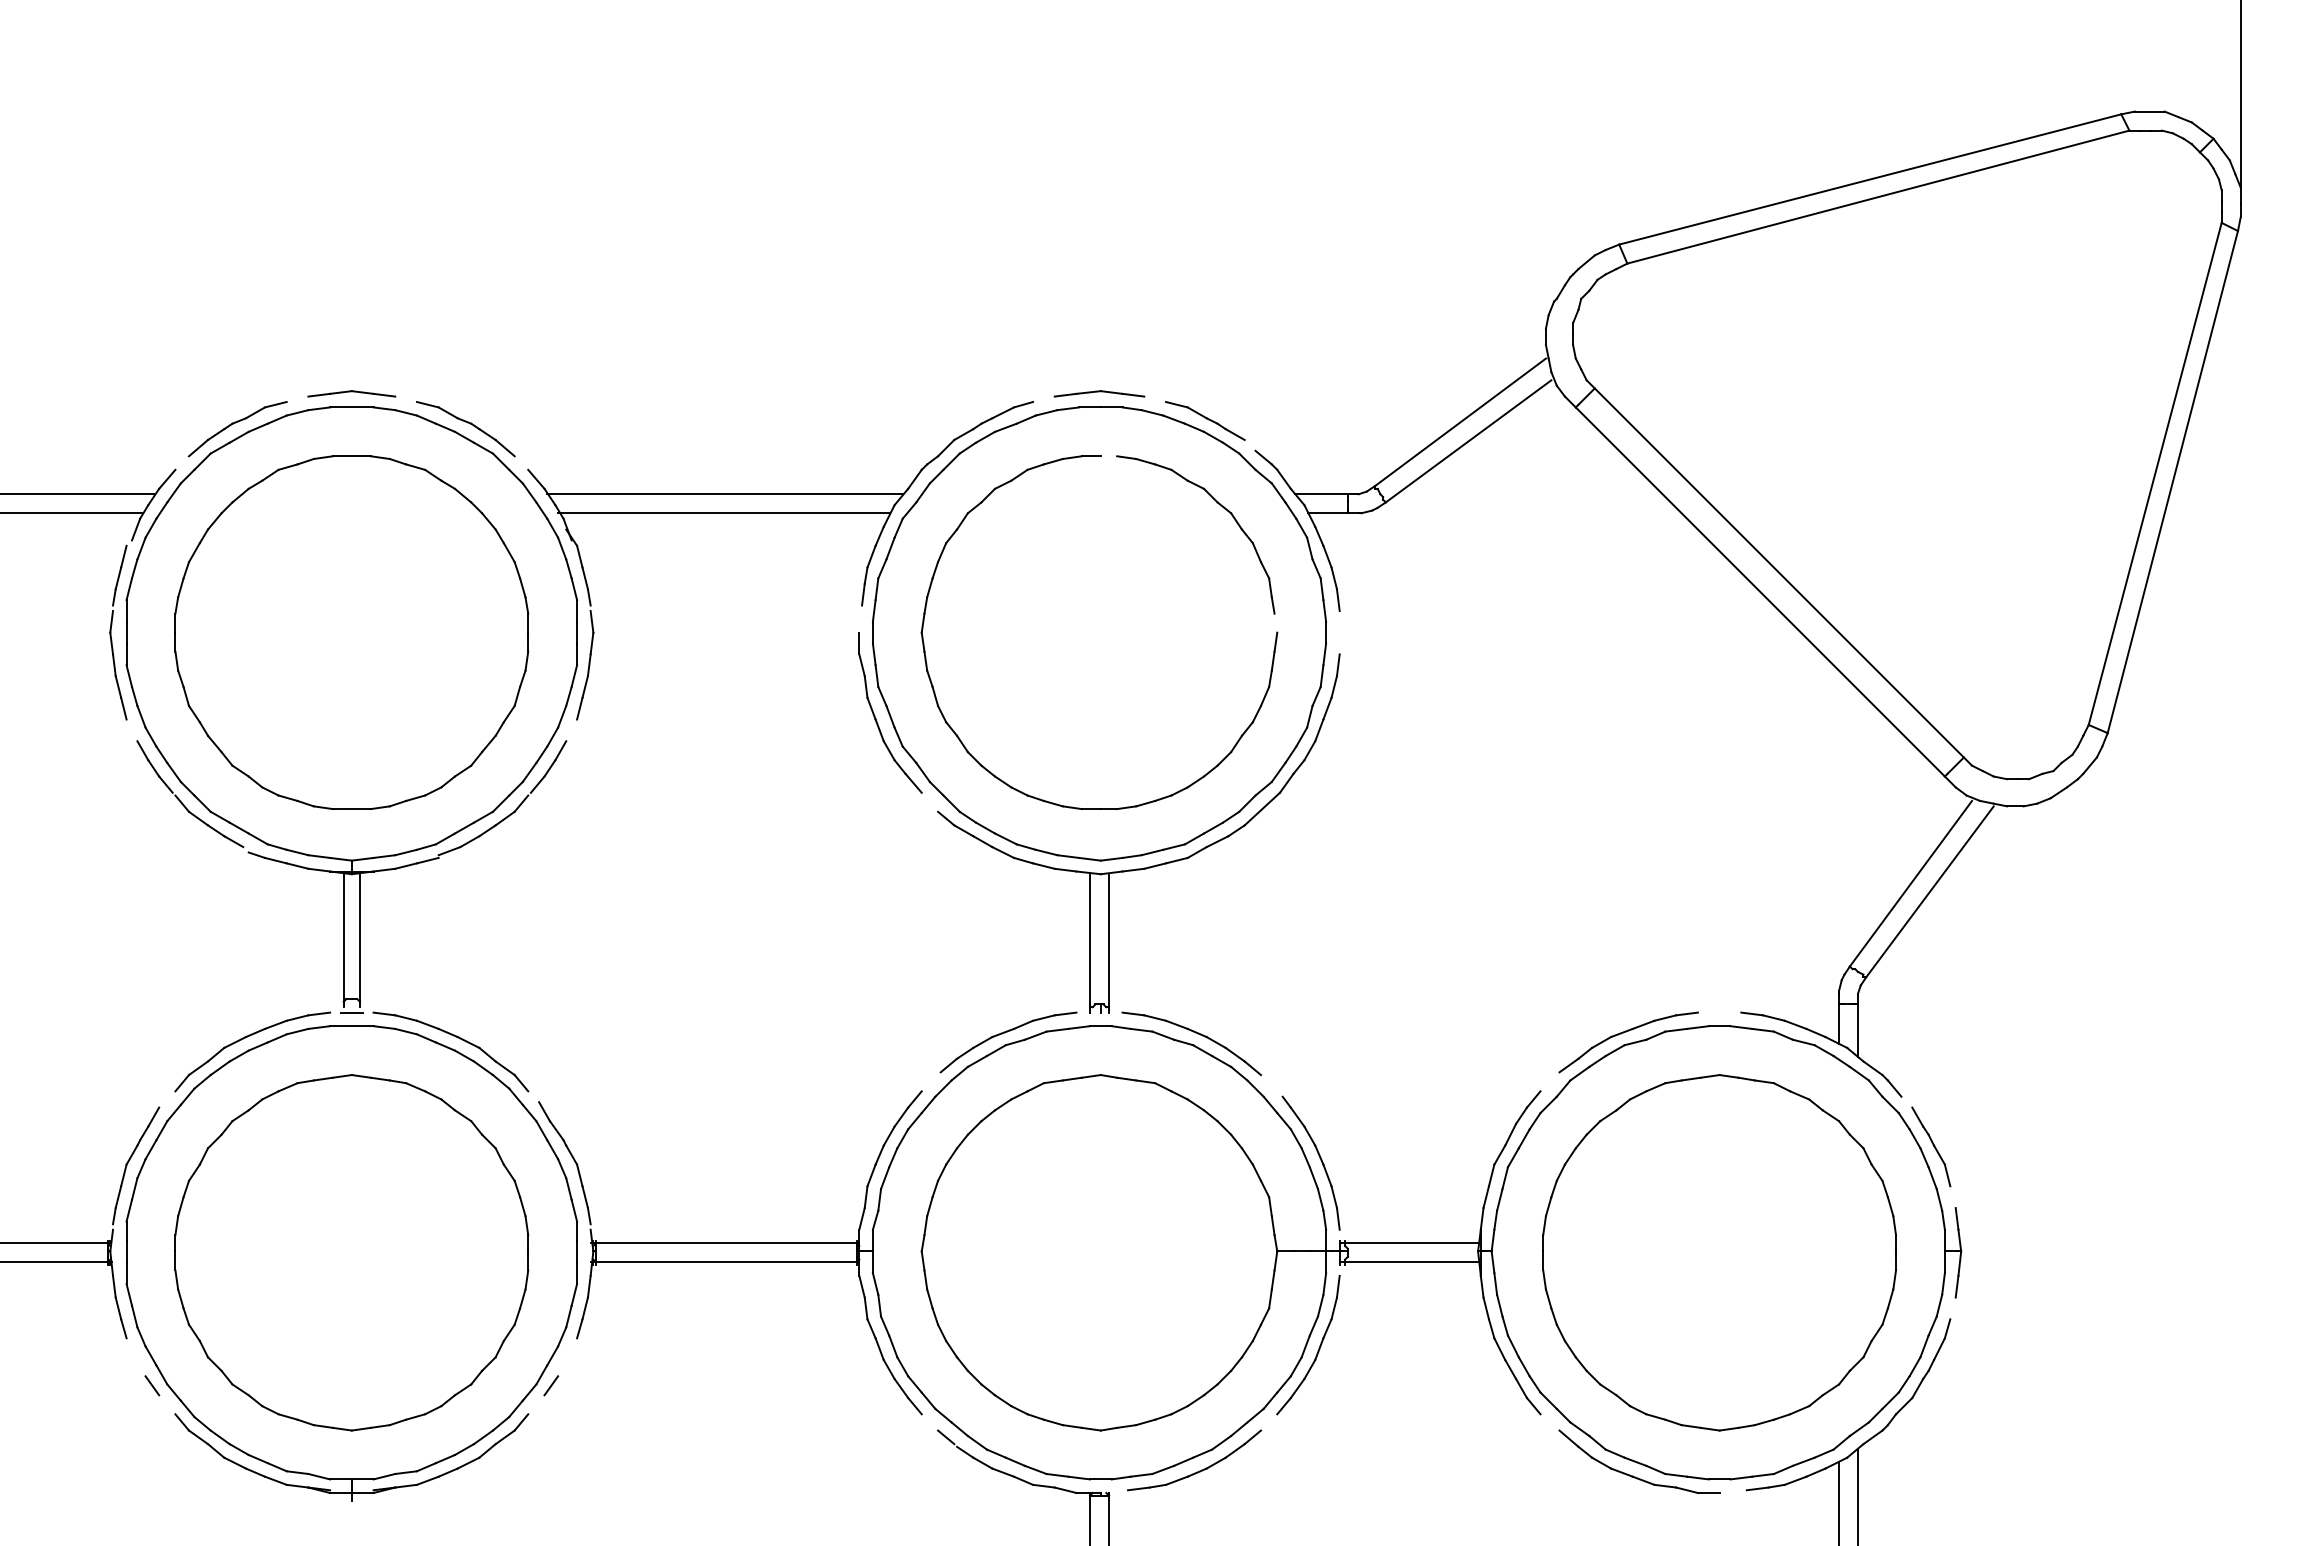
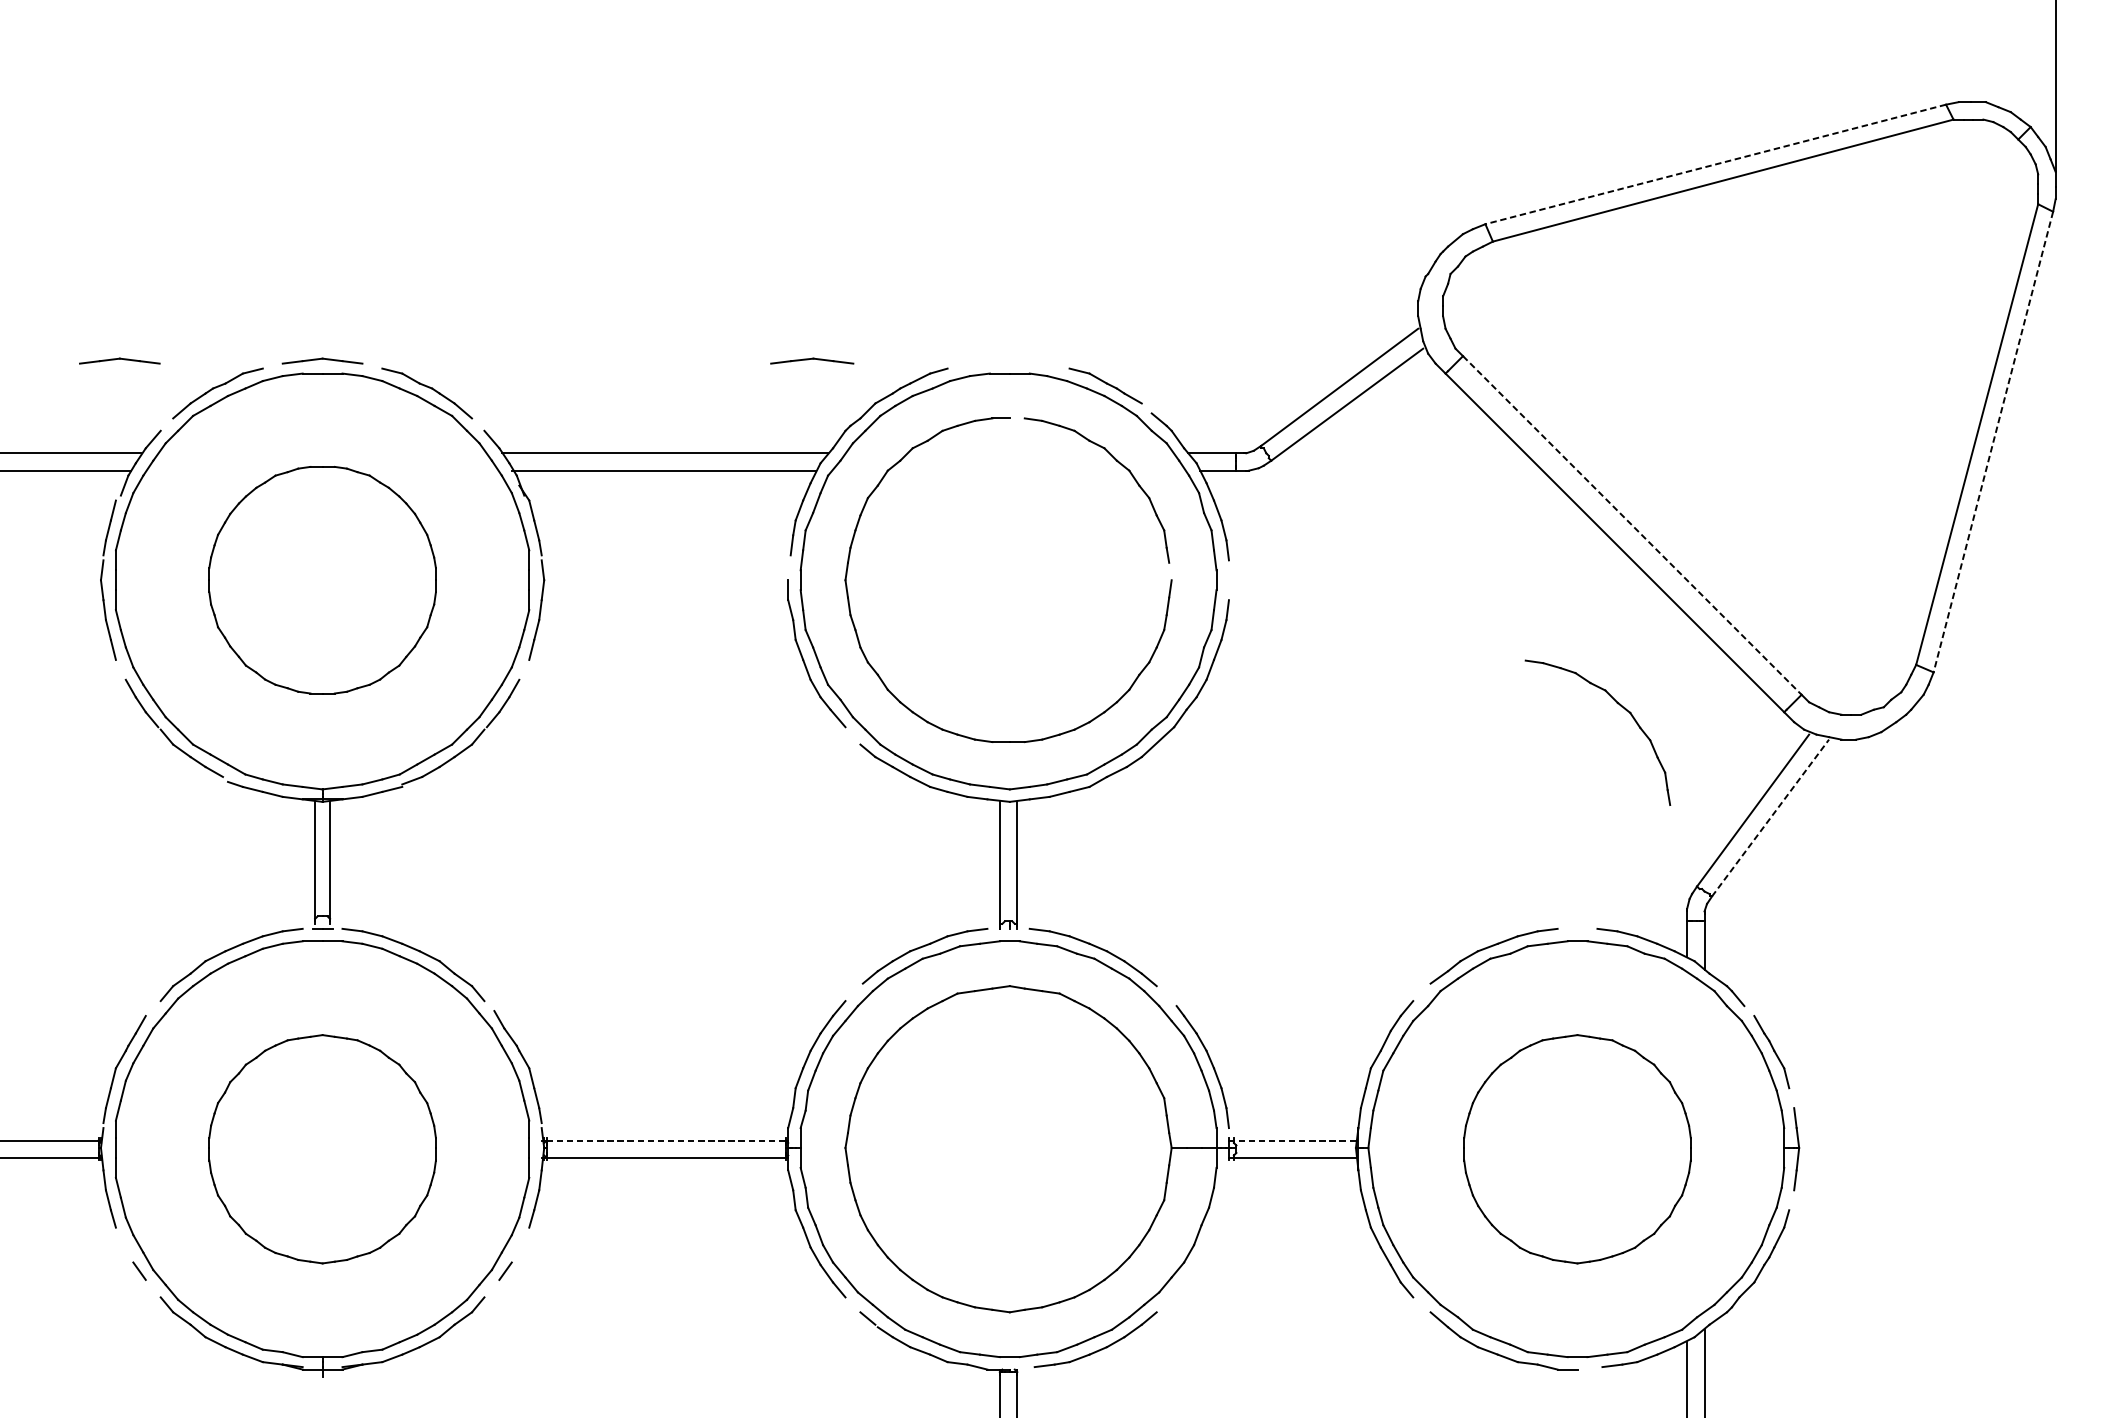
line: (1869, 179) -> (1715, 164), solid -> dashed
part: (130, 393) -> (119, 360), added
part: (1099, 393) -> (812, 360), moved
line: (2172, 482) -> (1993, 442), solid -> dashed
line: (1779, 572) -> (1632, 525), solid -> dashed
part: (351, 632) -> (322, 580), size x0.7
part: (1765, 769) -> (1619, 705), added
line: (1929, 891) -> (1770, 817), solid -> dashed
line: (726, 1243) -> (666, 1140), solid -> dashed
line: (1411, 1243) -> (1294, 1140), solid -> dashed
part: (351, 1252) -> (322, 1148), size x0.7
part: (1719, 1252) -> (1577, 1148), size x0.7
part: (1317, 1350) -> (1208, 1238), removed

